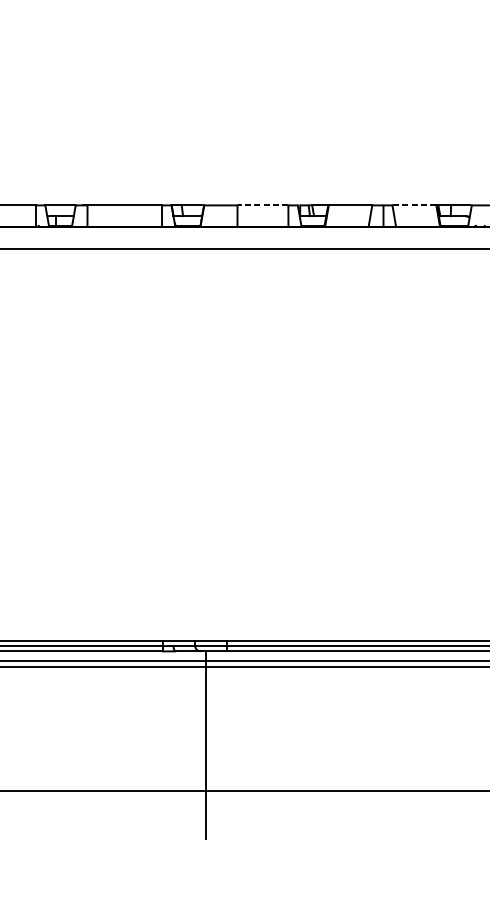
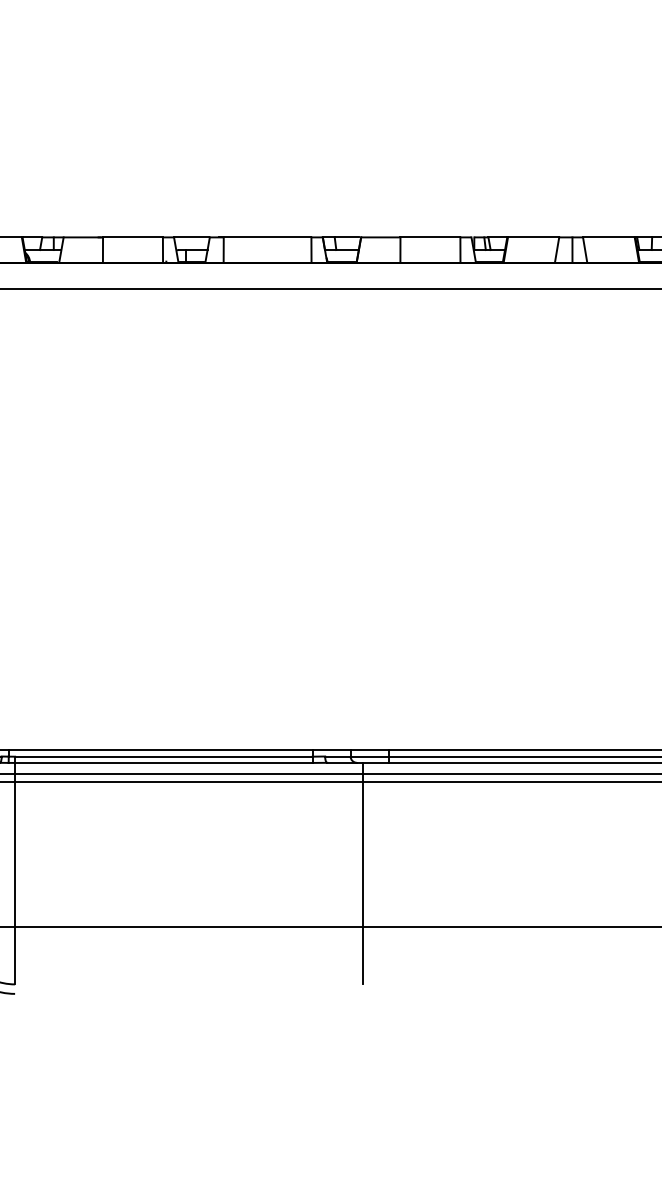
line: (263, 205) -> (430, 237), dashed -> solid
line: (414, 205) -> (608, 237), dashed -> solid

